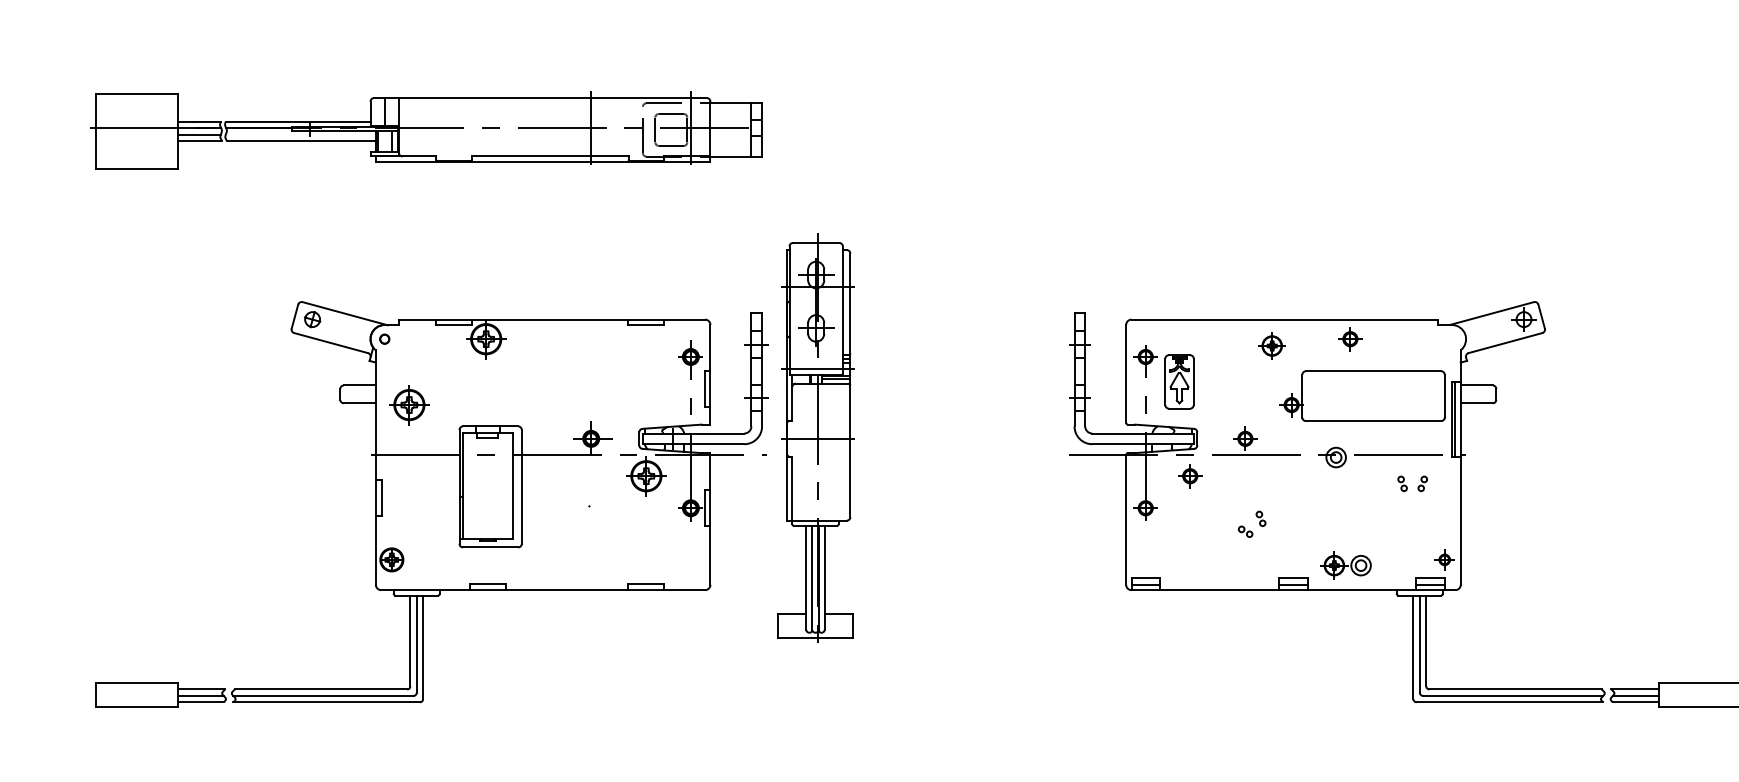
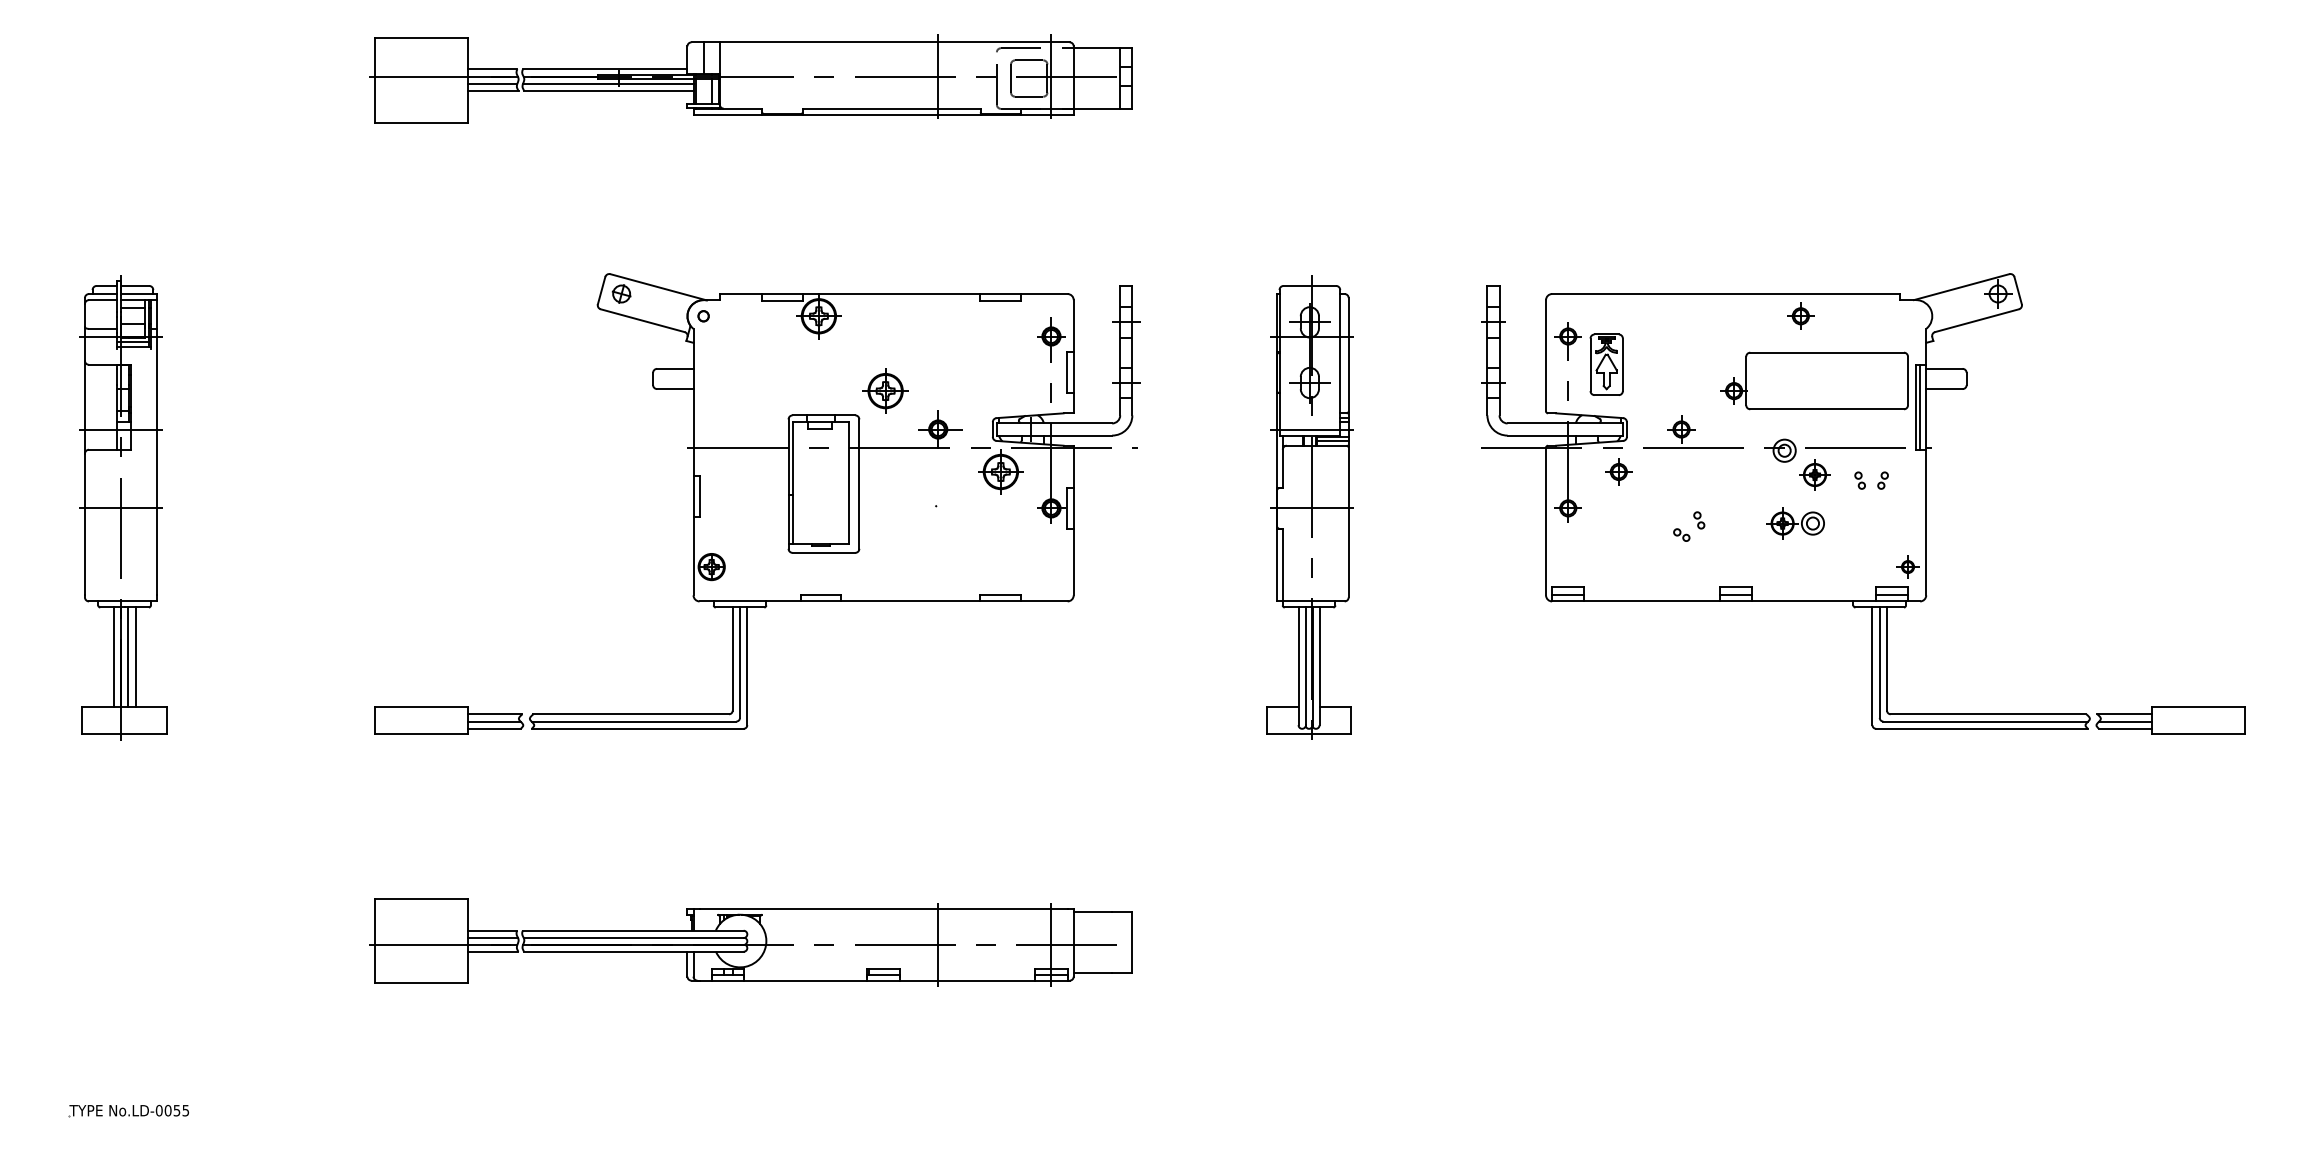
line: (301, 134) -> (608, 83), added
part: (1271, 345) -> (1814, 474), moved
part: (409, 404) -> (885, 390), moved
part: (815, 437) -> (1309, 507), moved
part: (1345, 565) -> (1795, 523), moved

